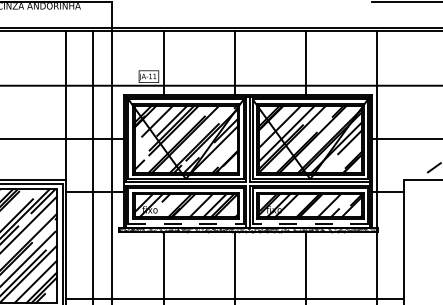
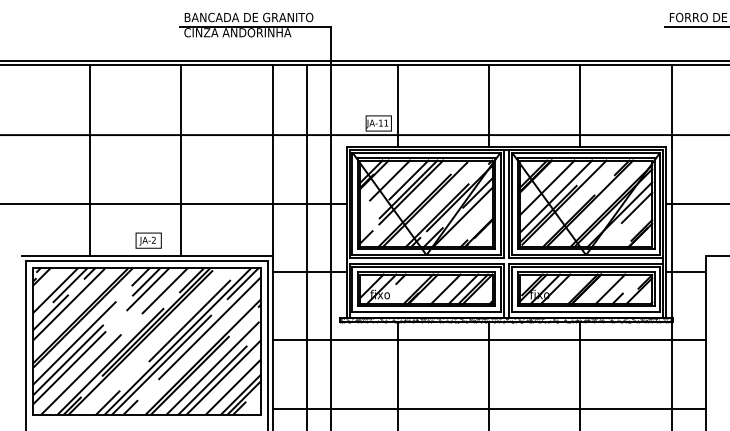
line: (186, 223) -> (427, 312), dashed -> solid
line: (309, 223) -> (585, 312), dashed -> solid
line: (234, 245) -> (488, 340), added

